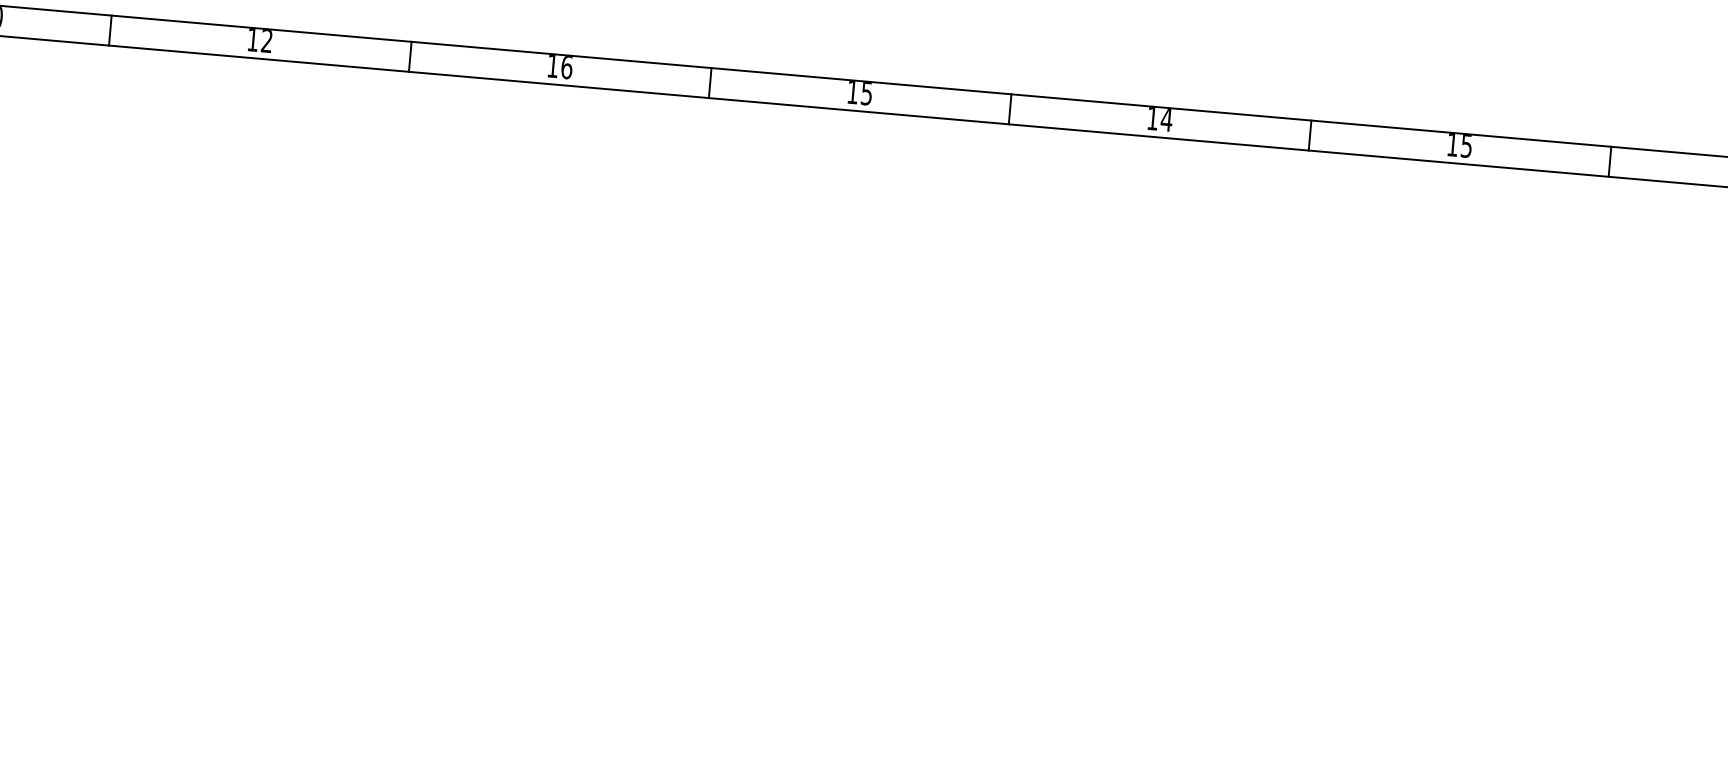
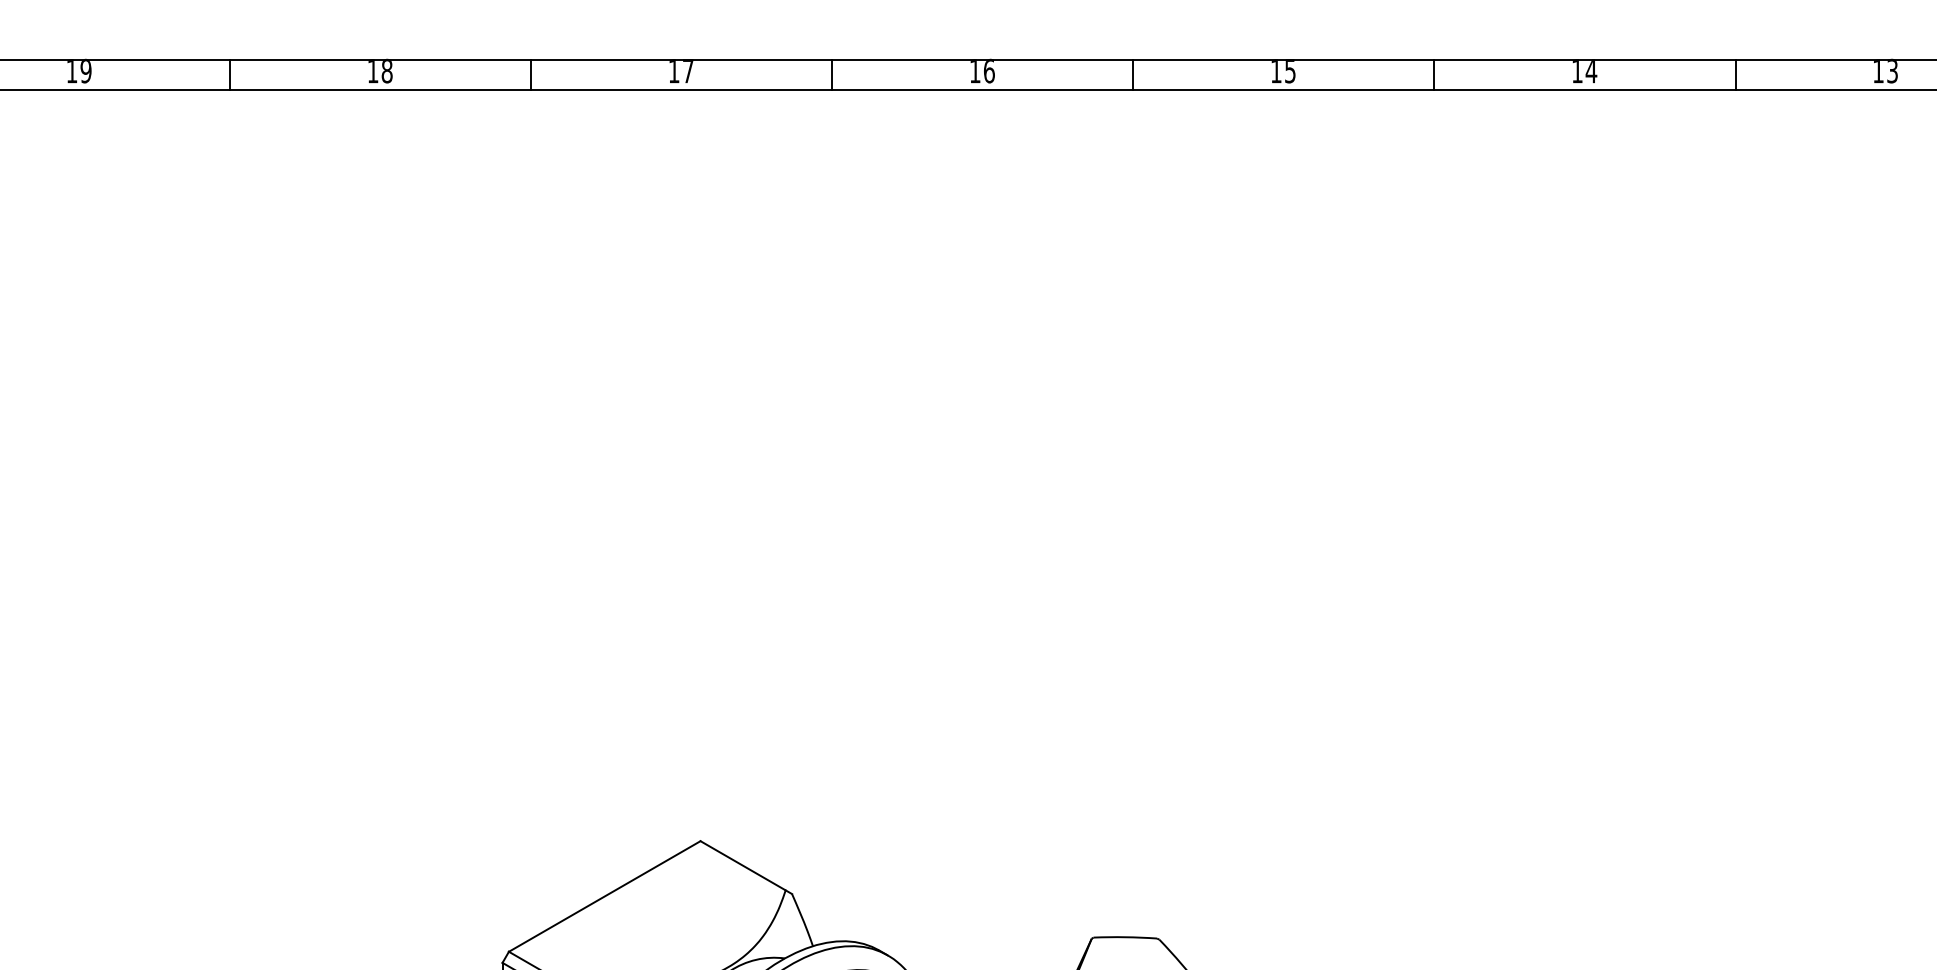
text: (266, 42) -> (85, 72), 12 -> 19
text: (566, 66) -> (386, 70), 16 -> 18
text: (867, 94) -> (688, 72), 15 -> 17
text: (1167, 118) -> (989, 70), 14 -> 16

